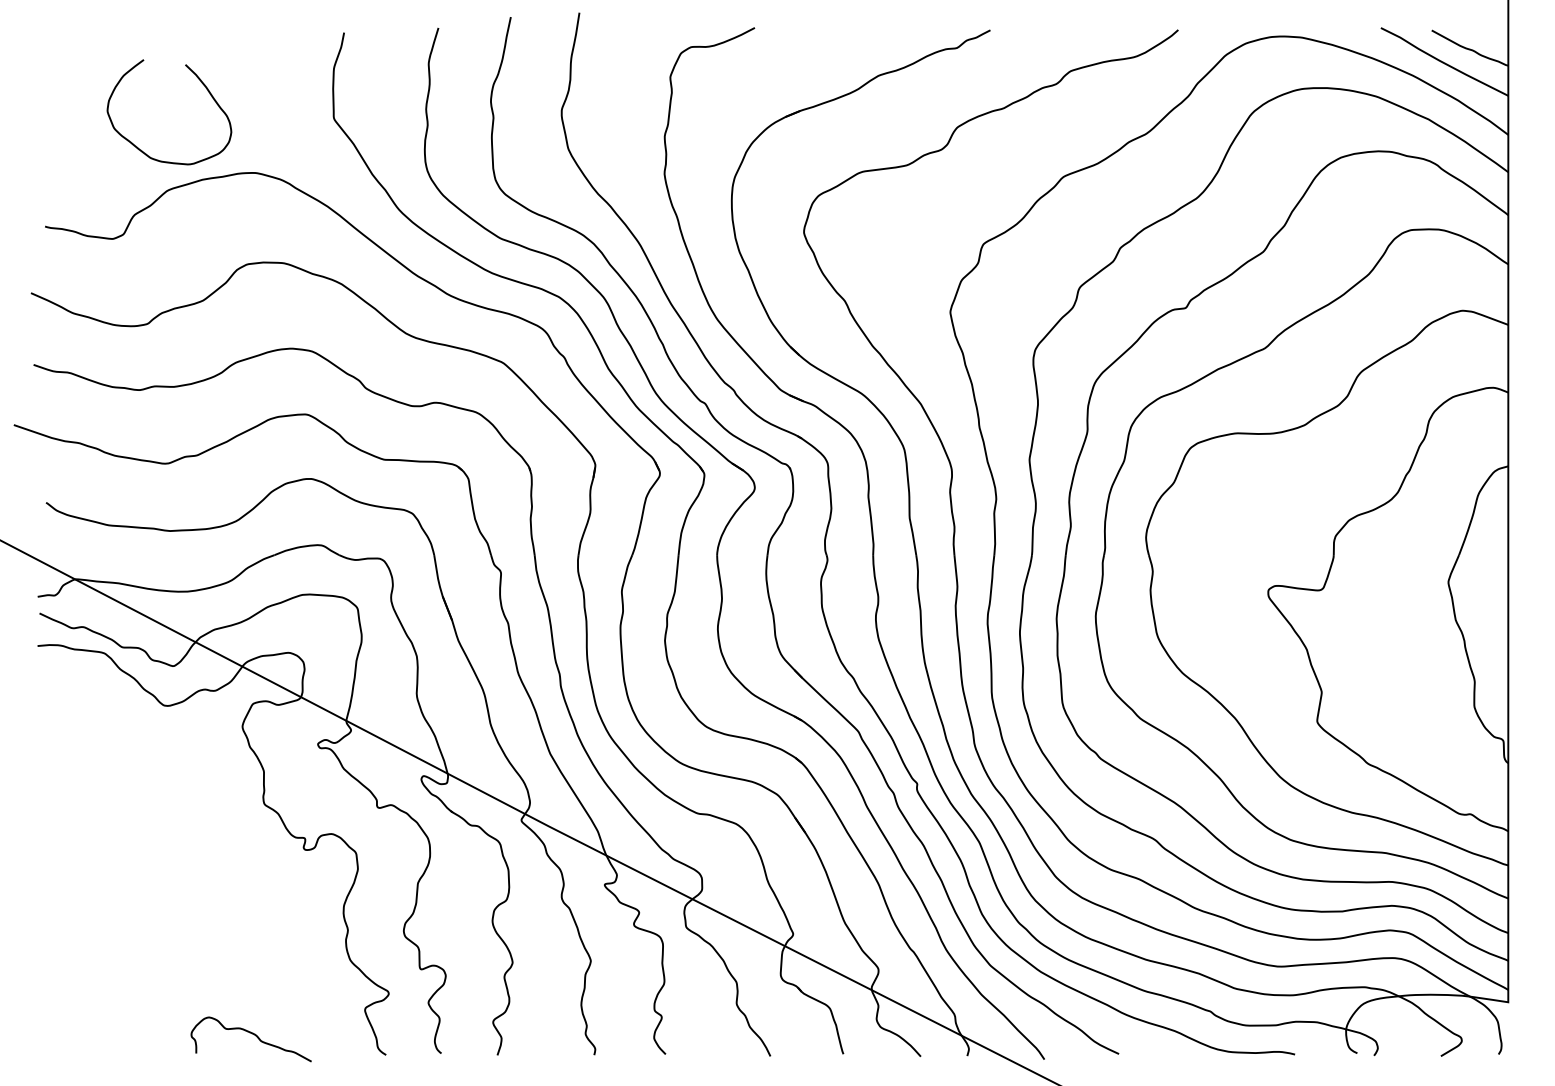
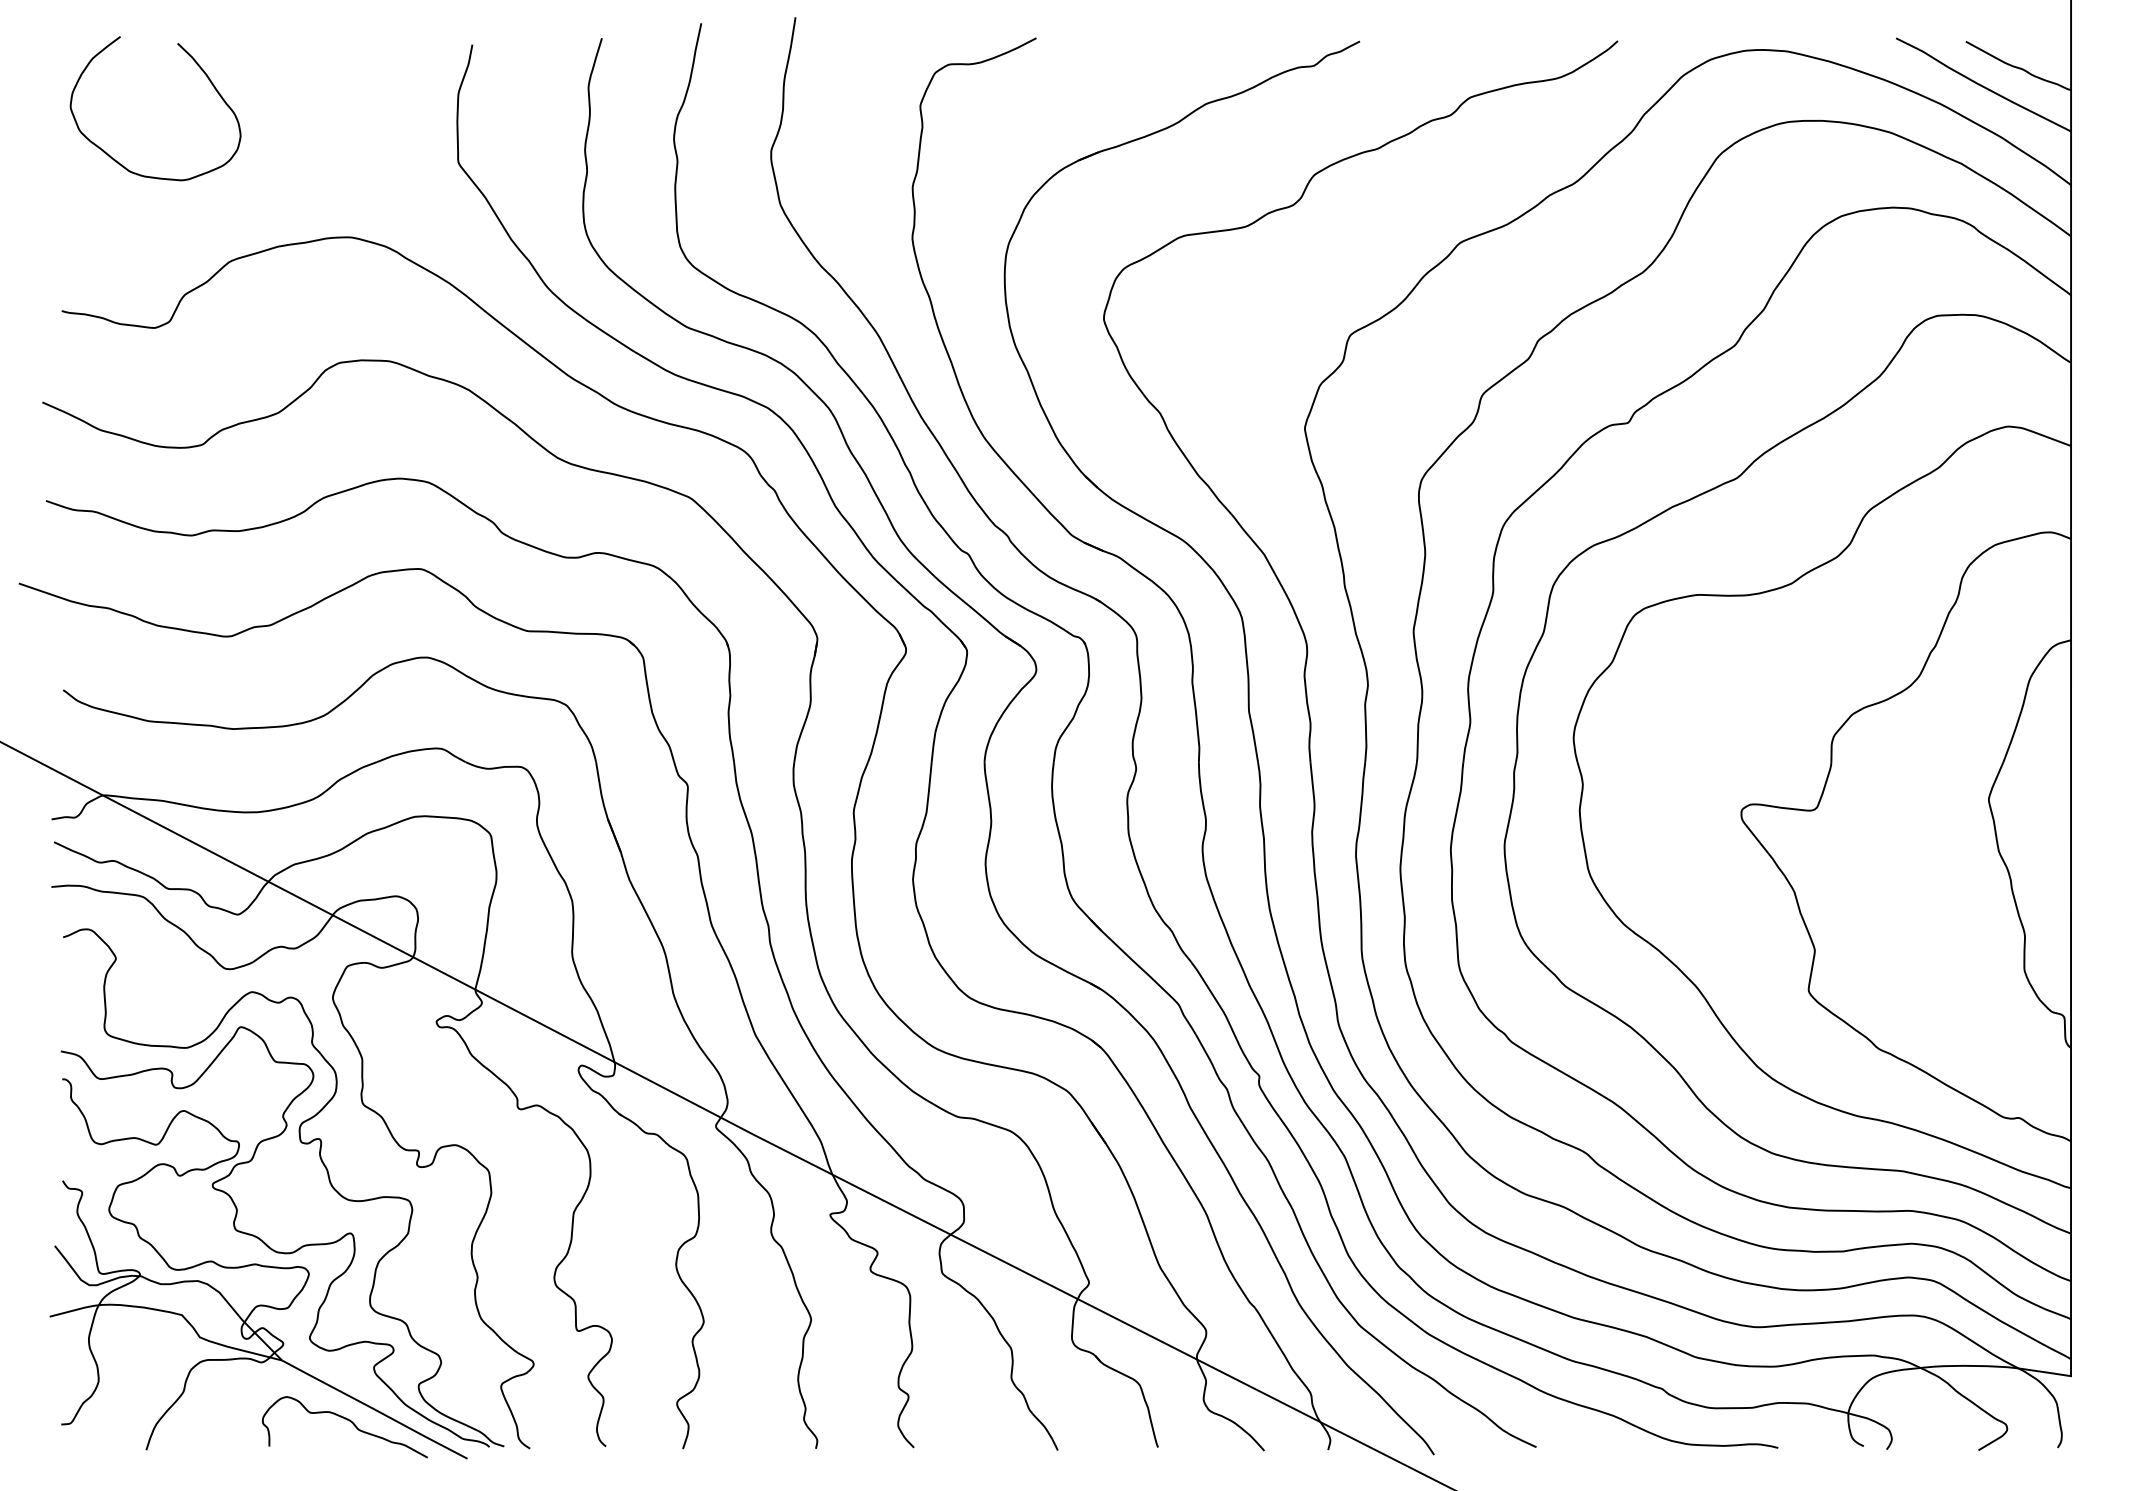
curve: (201, 83) -> (199, 69), moved
part: (181, 847) -> (249, 1163), added

